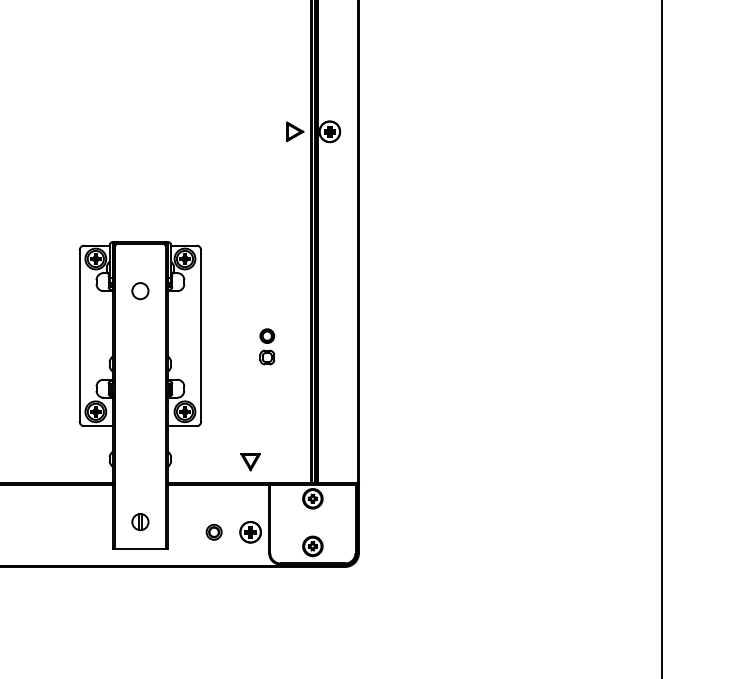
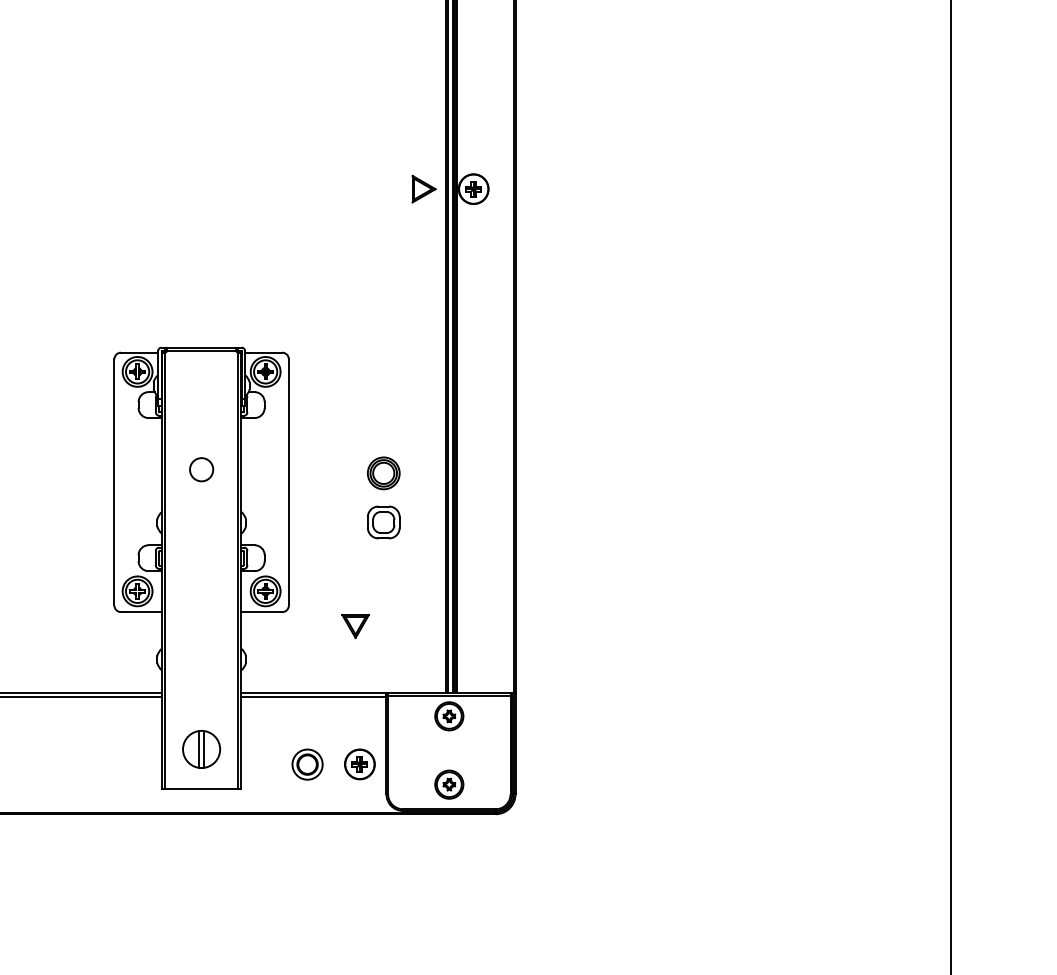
circle: (140, 291) -> (201, 470), moved
part: (267, 346) -> (384, 497), size x1.6
part: (250, 462) -> (355, 626), moved
part: (140, 522) -> (201, 750), size x1.6
part: (213, 531) -> (306, 763), size x1.4

